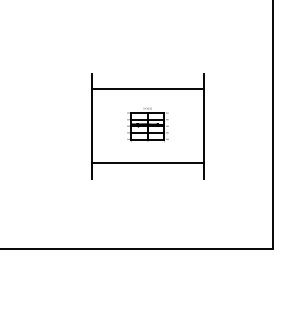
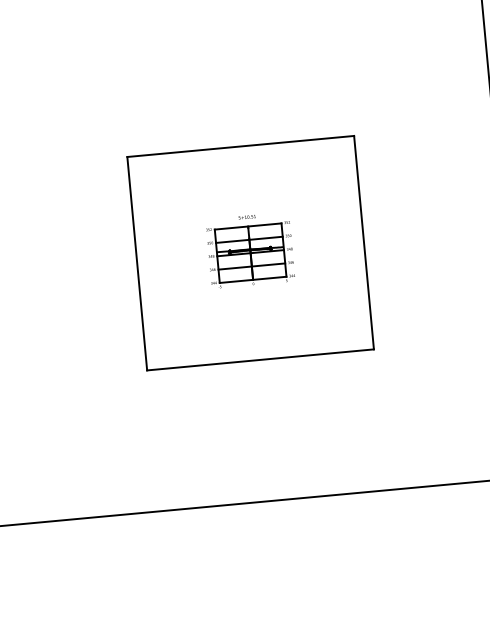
line: (147, 88) -> (240, 146), moved
line: (147, 163) -> (260, 360), moved

